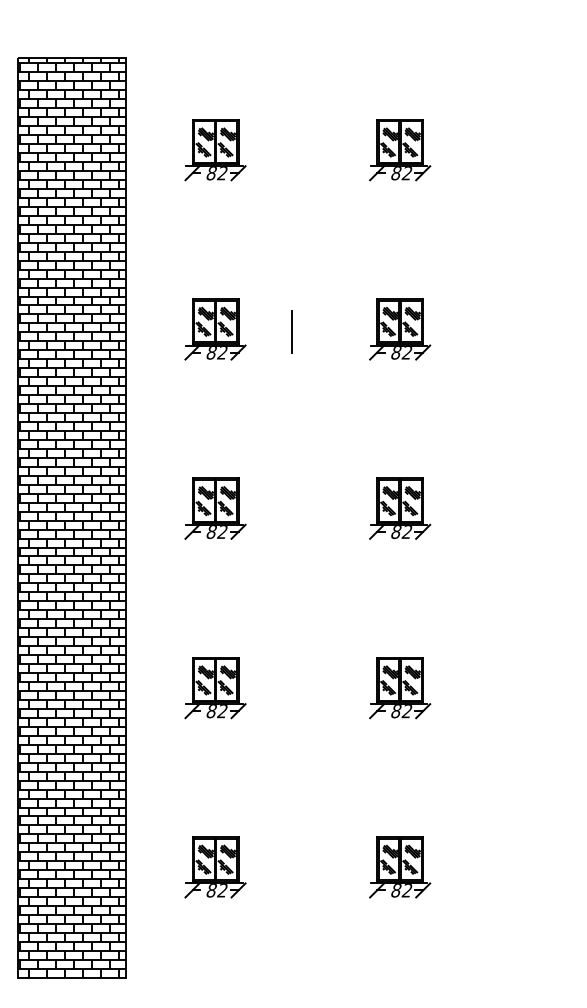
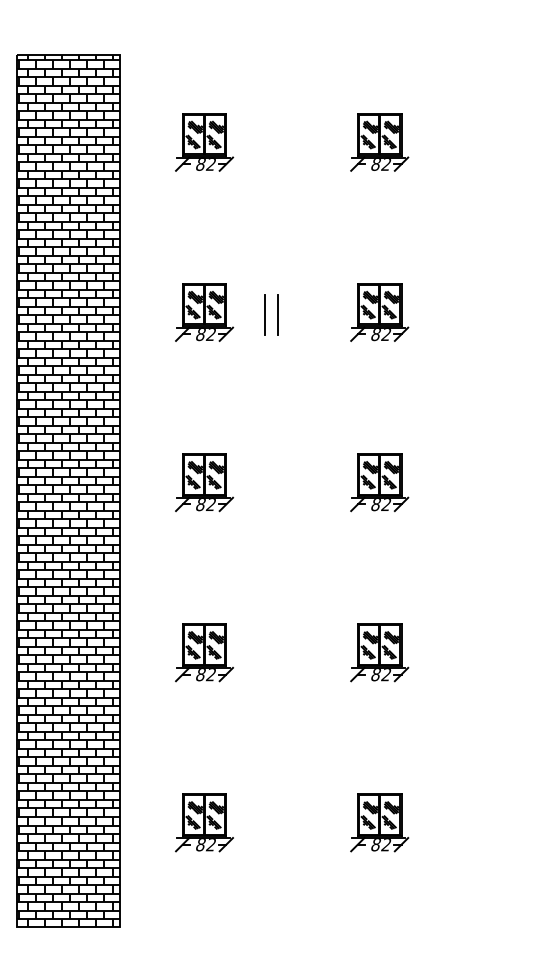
line: (278, 331) -> (264, 314), added

